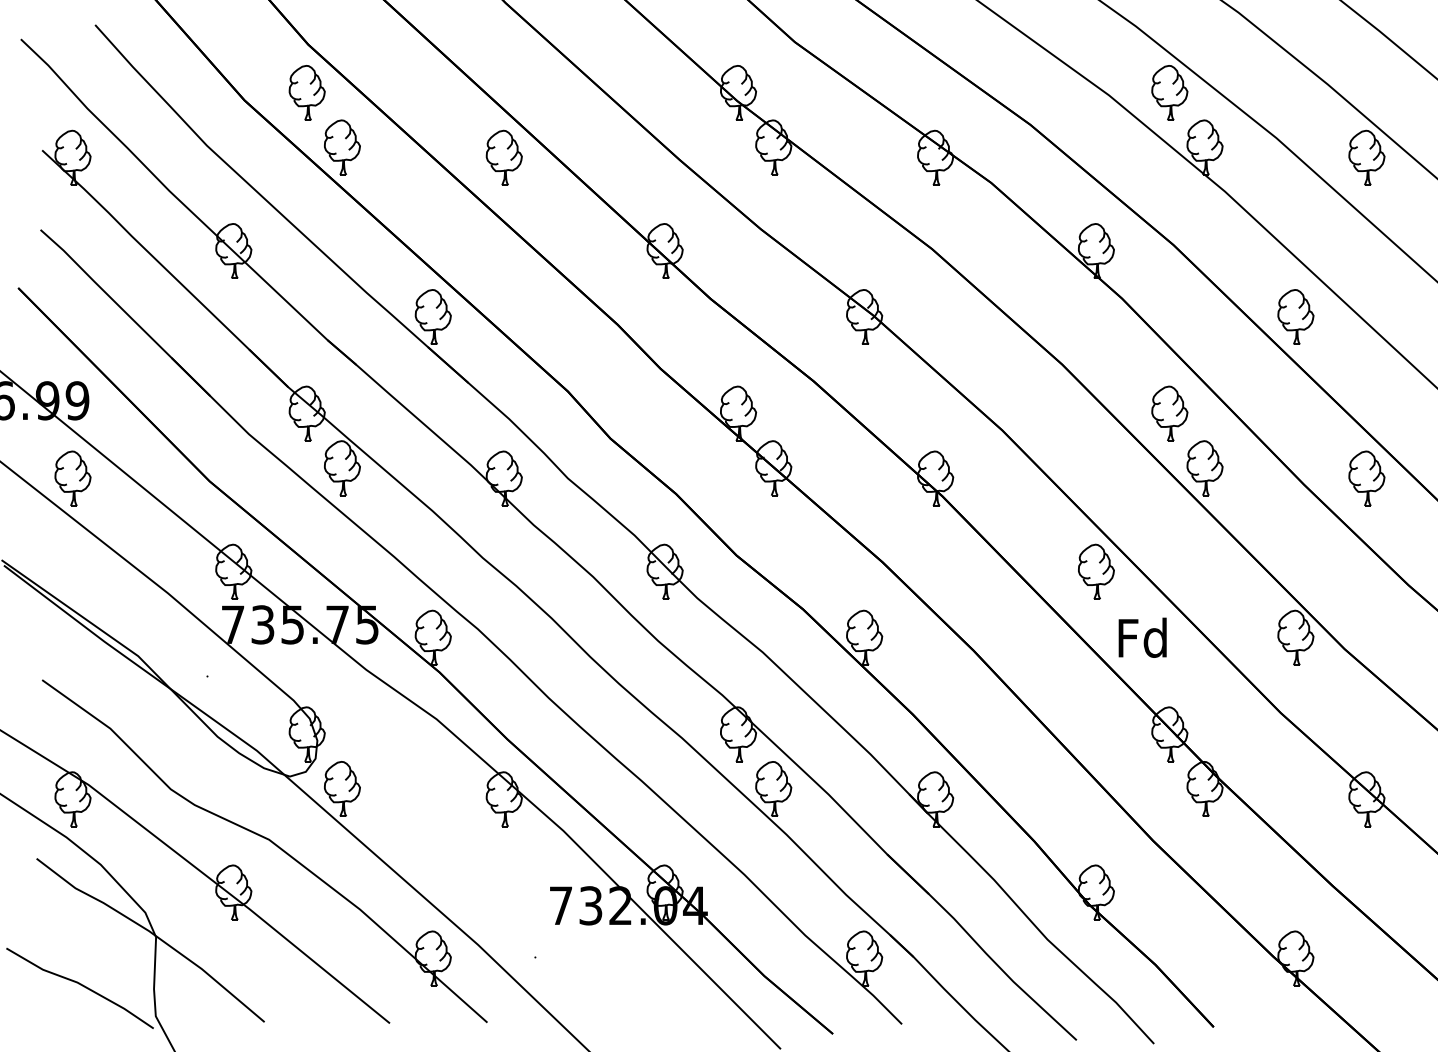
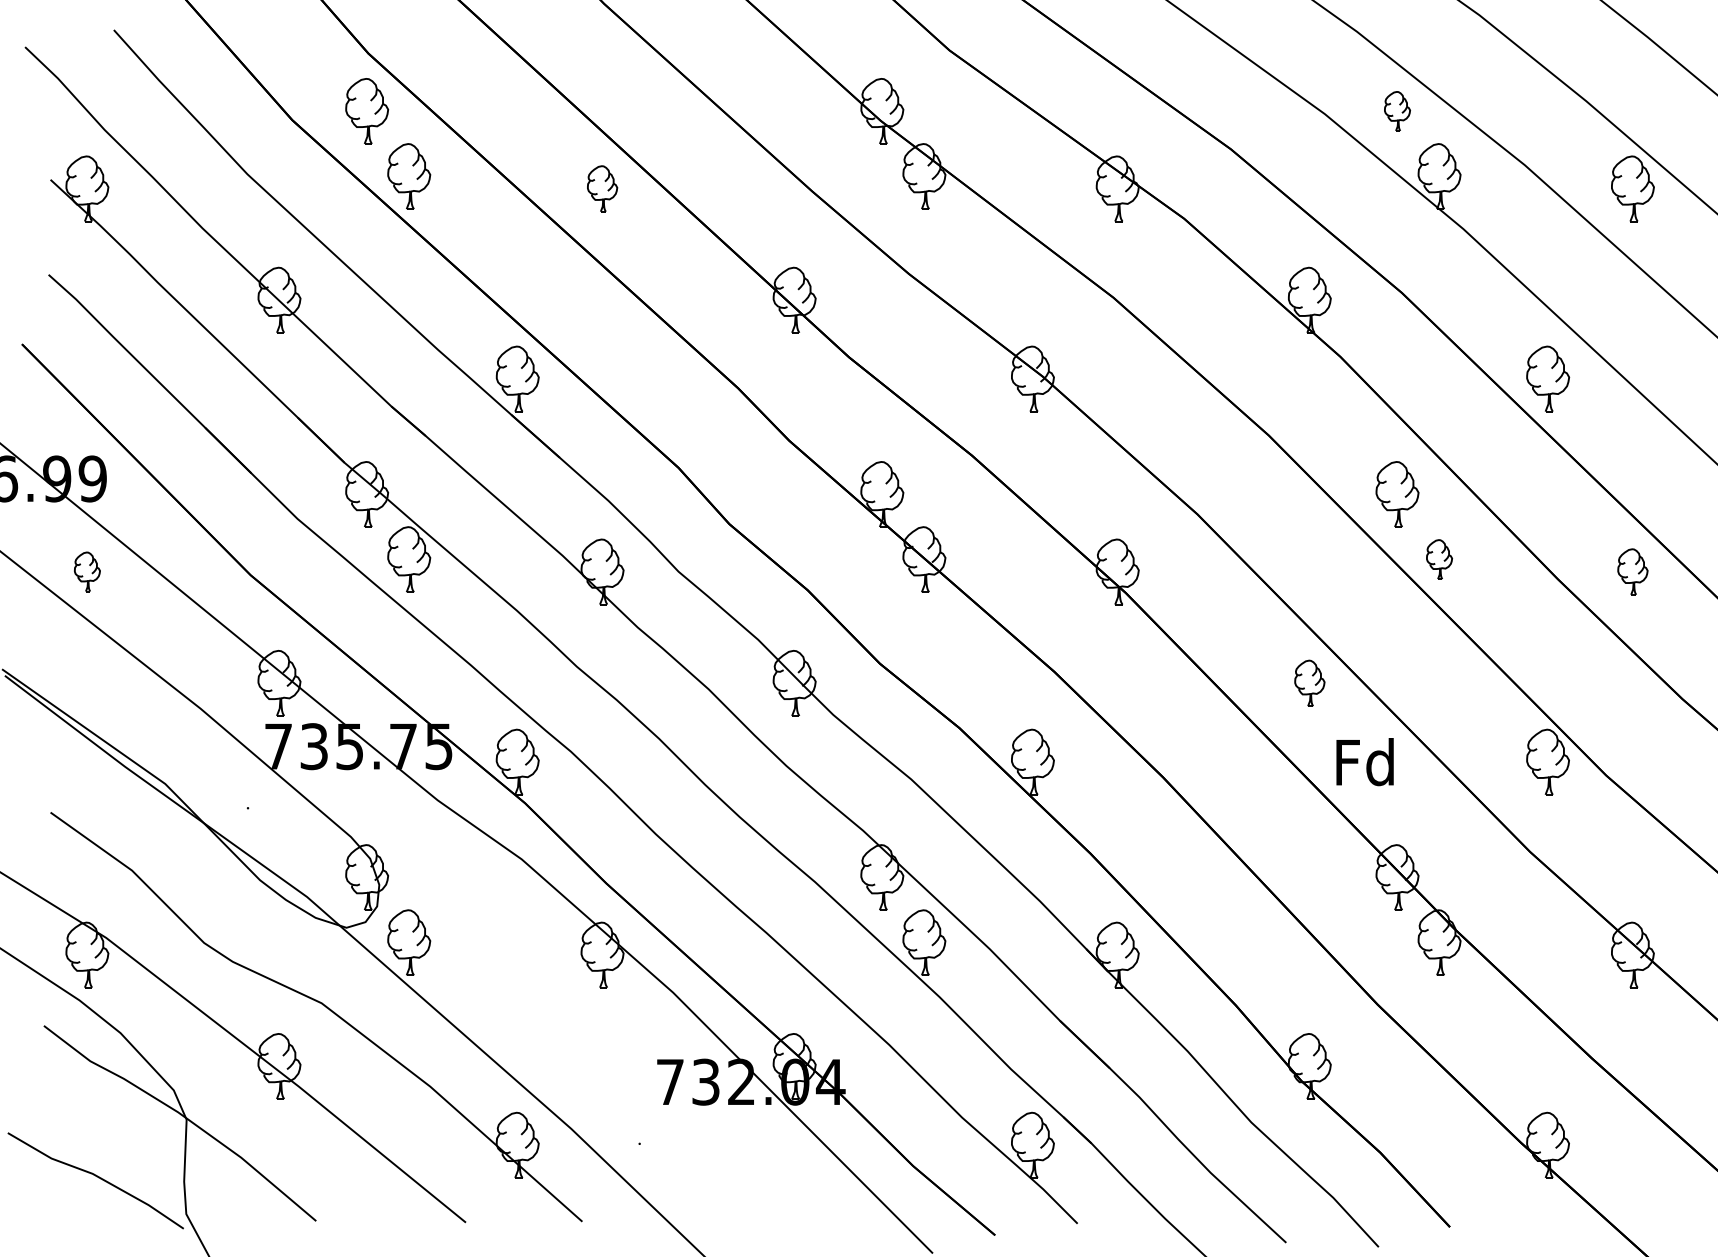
part: (1169, 93) -> (1397, 111), size x0.6
part: (504, 157) -> (602, 188), size x0.7
part: (1204, 468) -> (1439, 559), size x0.6
part: (73, 478) -> (87, 571), size x0.6
part: (1366, 478) -> (1632, 571), size x0.7
part: (1096, 572) -> (1309, 683), size x0.7

